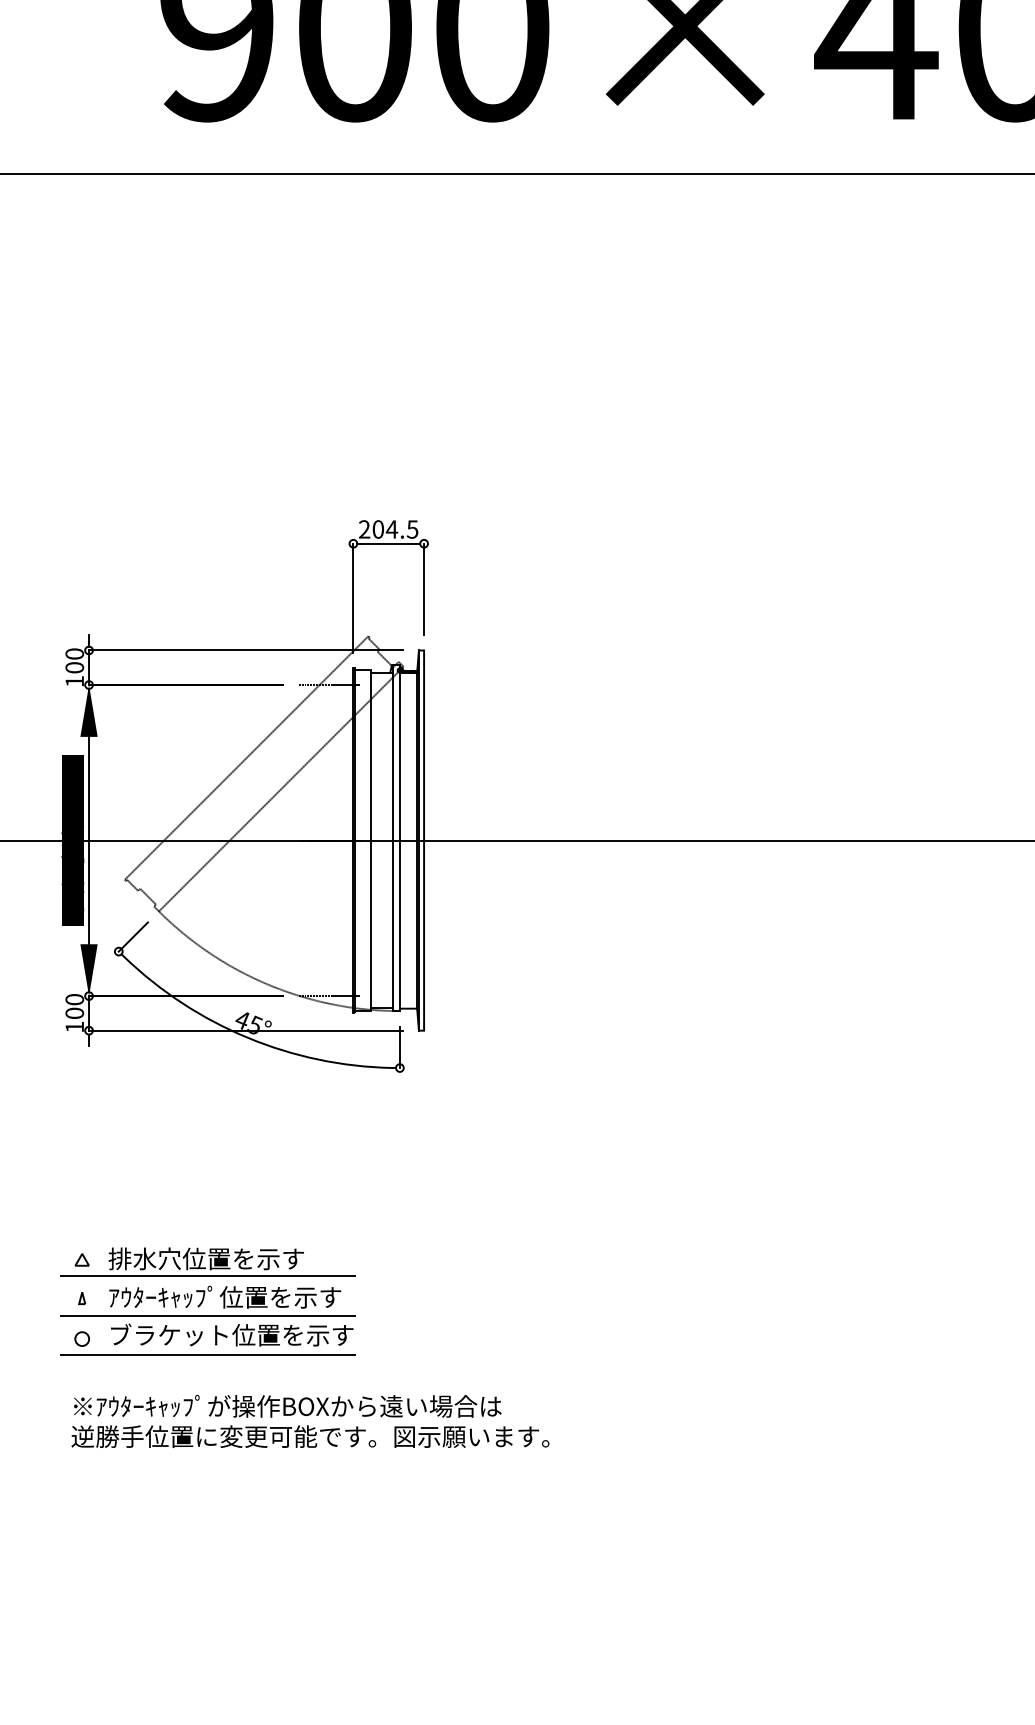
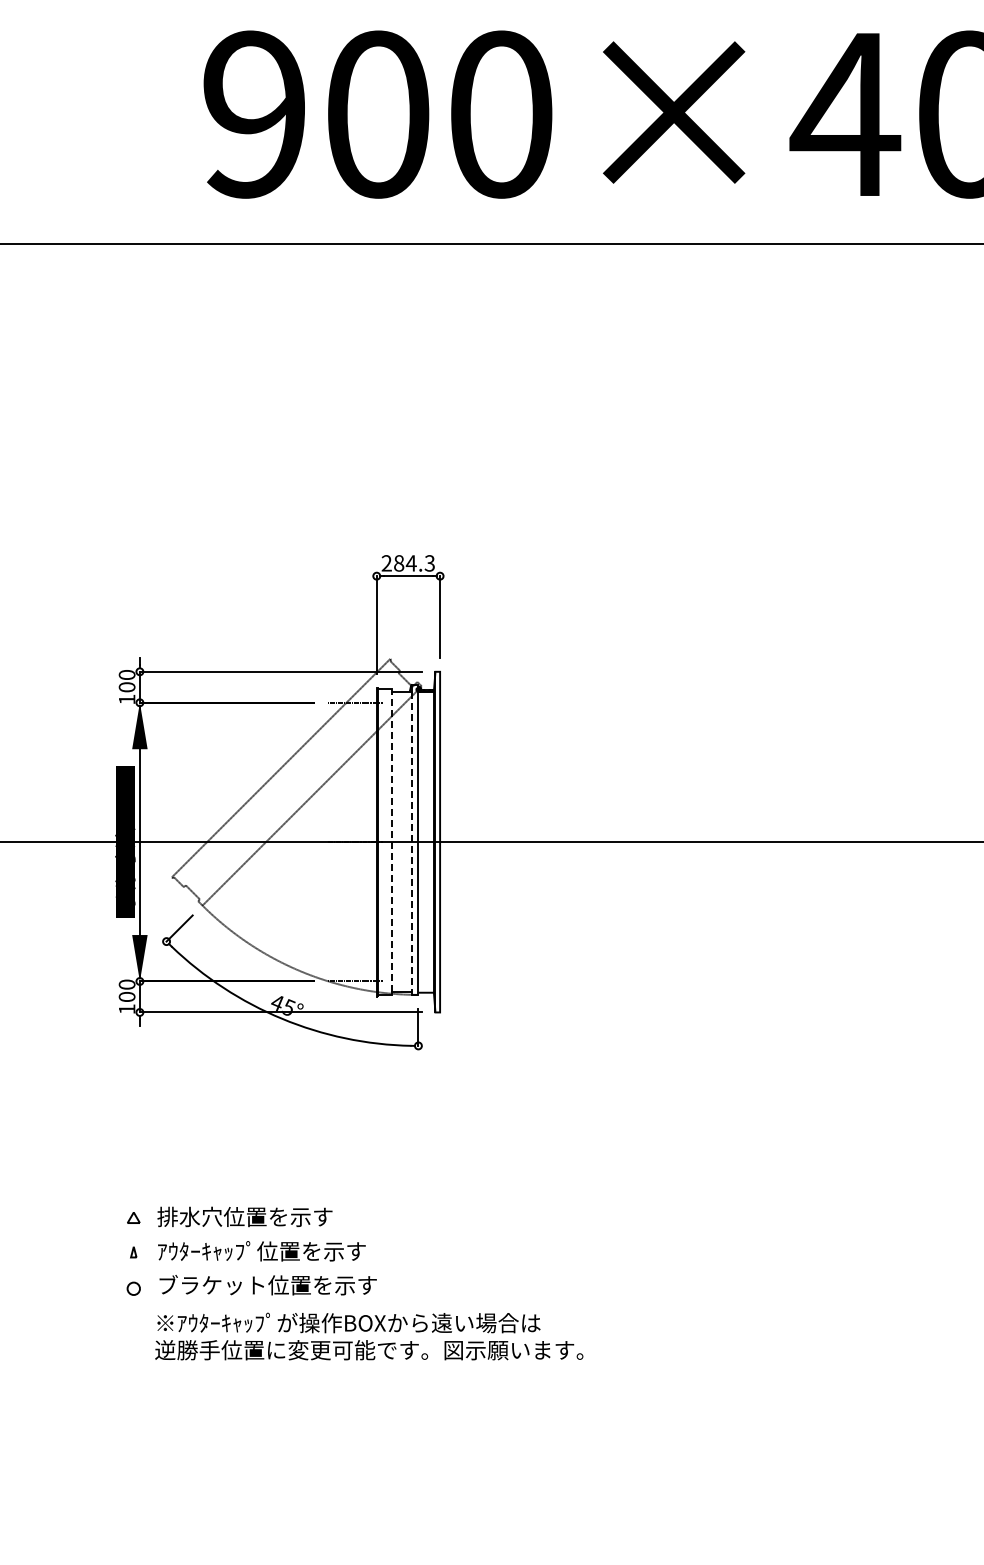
text: (395, 529) -> (414, 563), 204.5 -> 284.3
line: (370, 839) -> (392, 841), solid -> dashed
line: (393, 840) -> (412, 842), solid -> dashed
line: (208, 1276) -> (246, 1232), removed
line: (208, 1316) -> (246, 1268), removed
line: (208, 1354) -> (246, 1302), removed
text: (310, 1421) -> (369, 1336), moved

